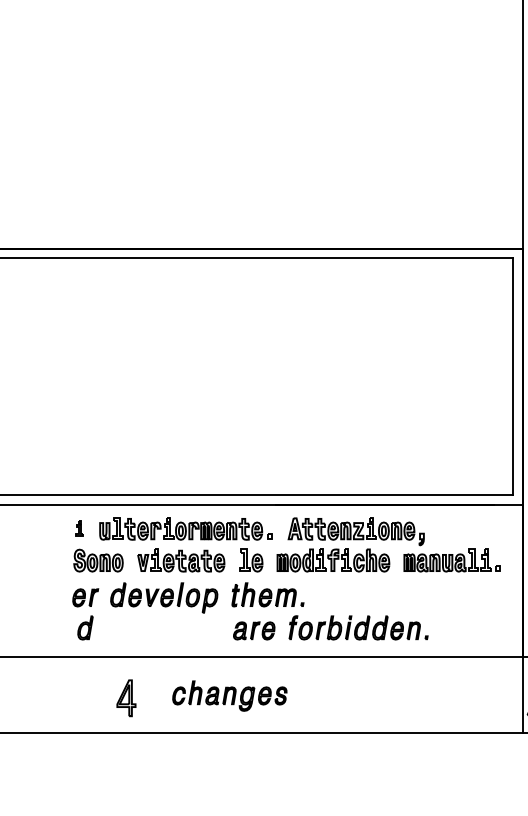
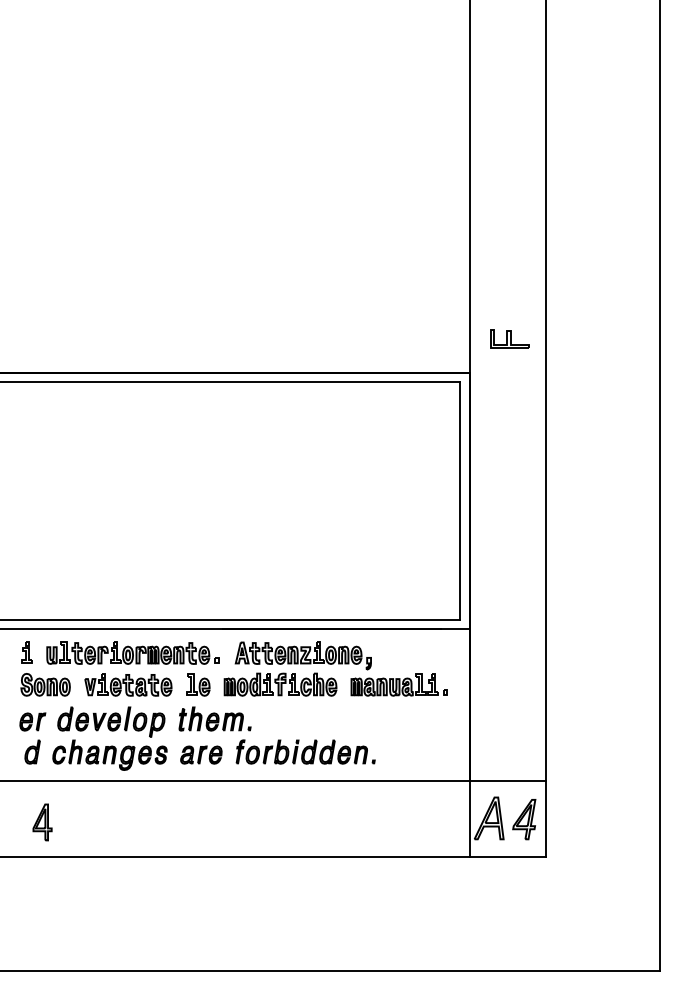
part: (79, 528) -> (26, 652), size x1.43
part: (229, 695) -> (109, 754), moved
part: (126, 698) -> (42, 822), moved

